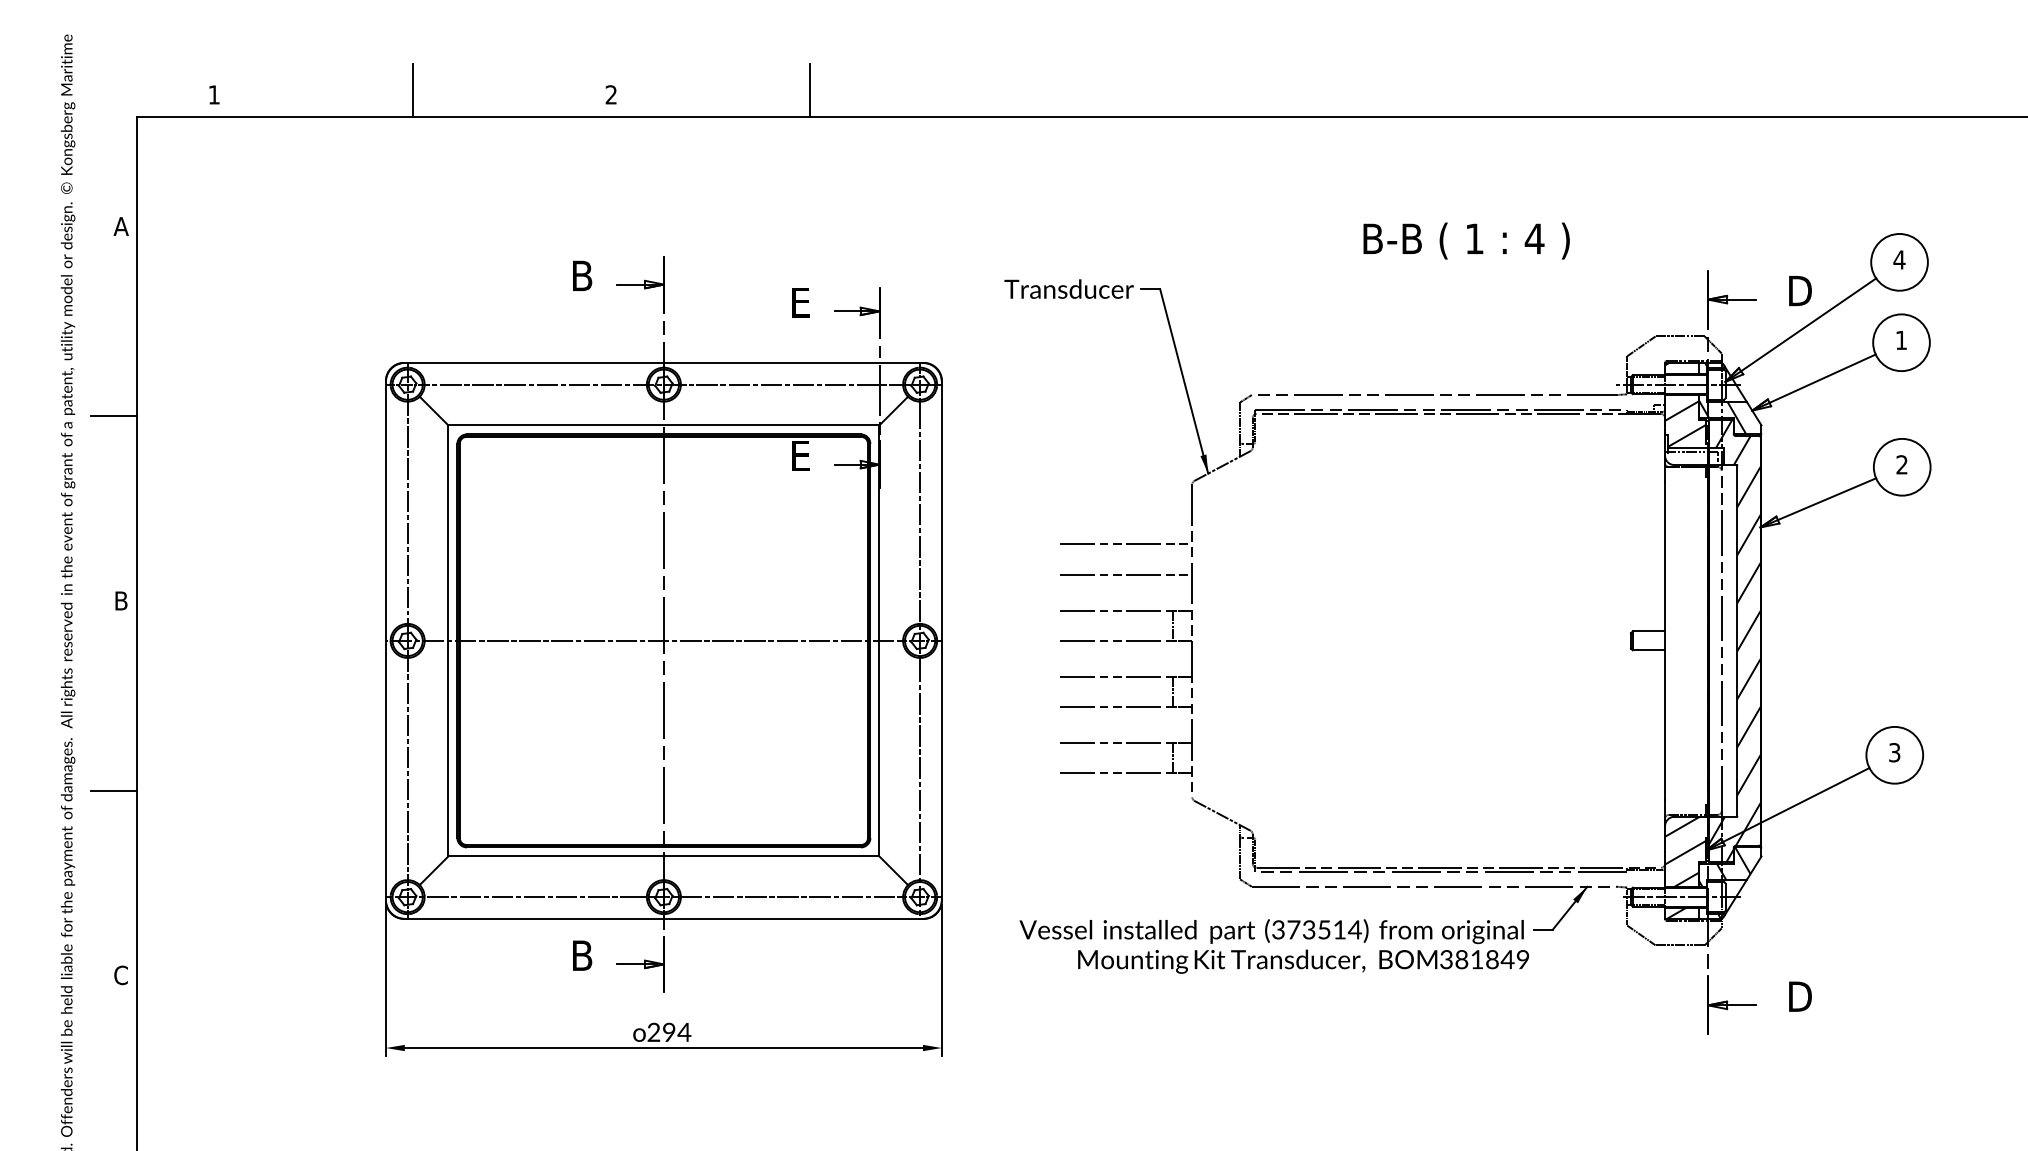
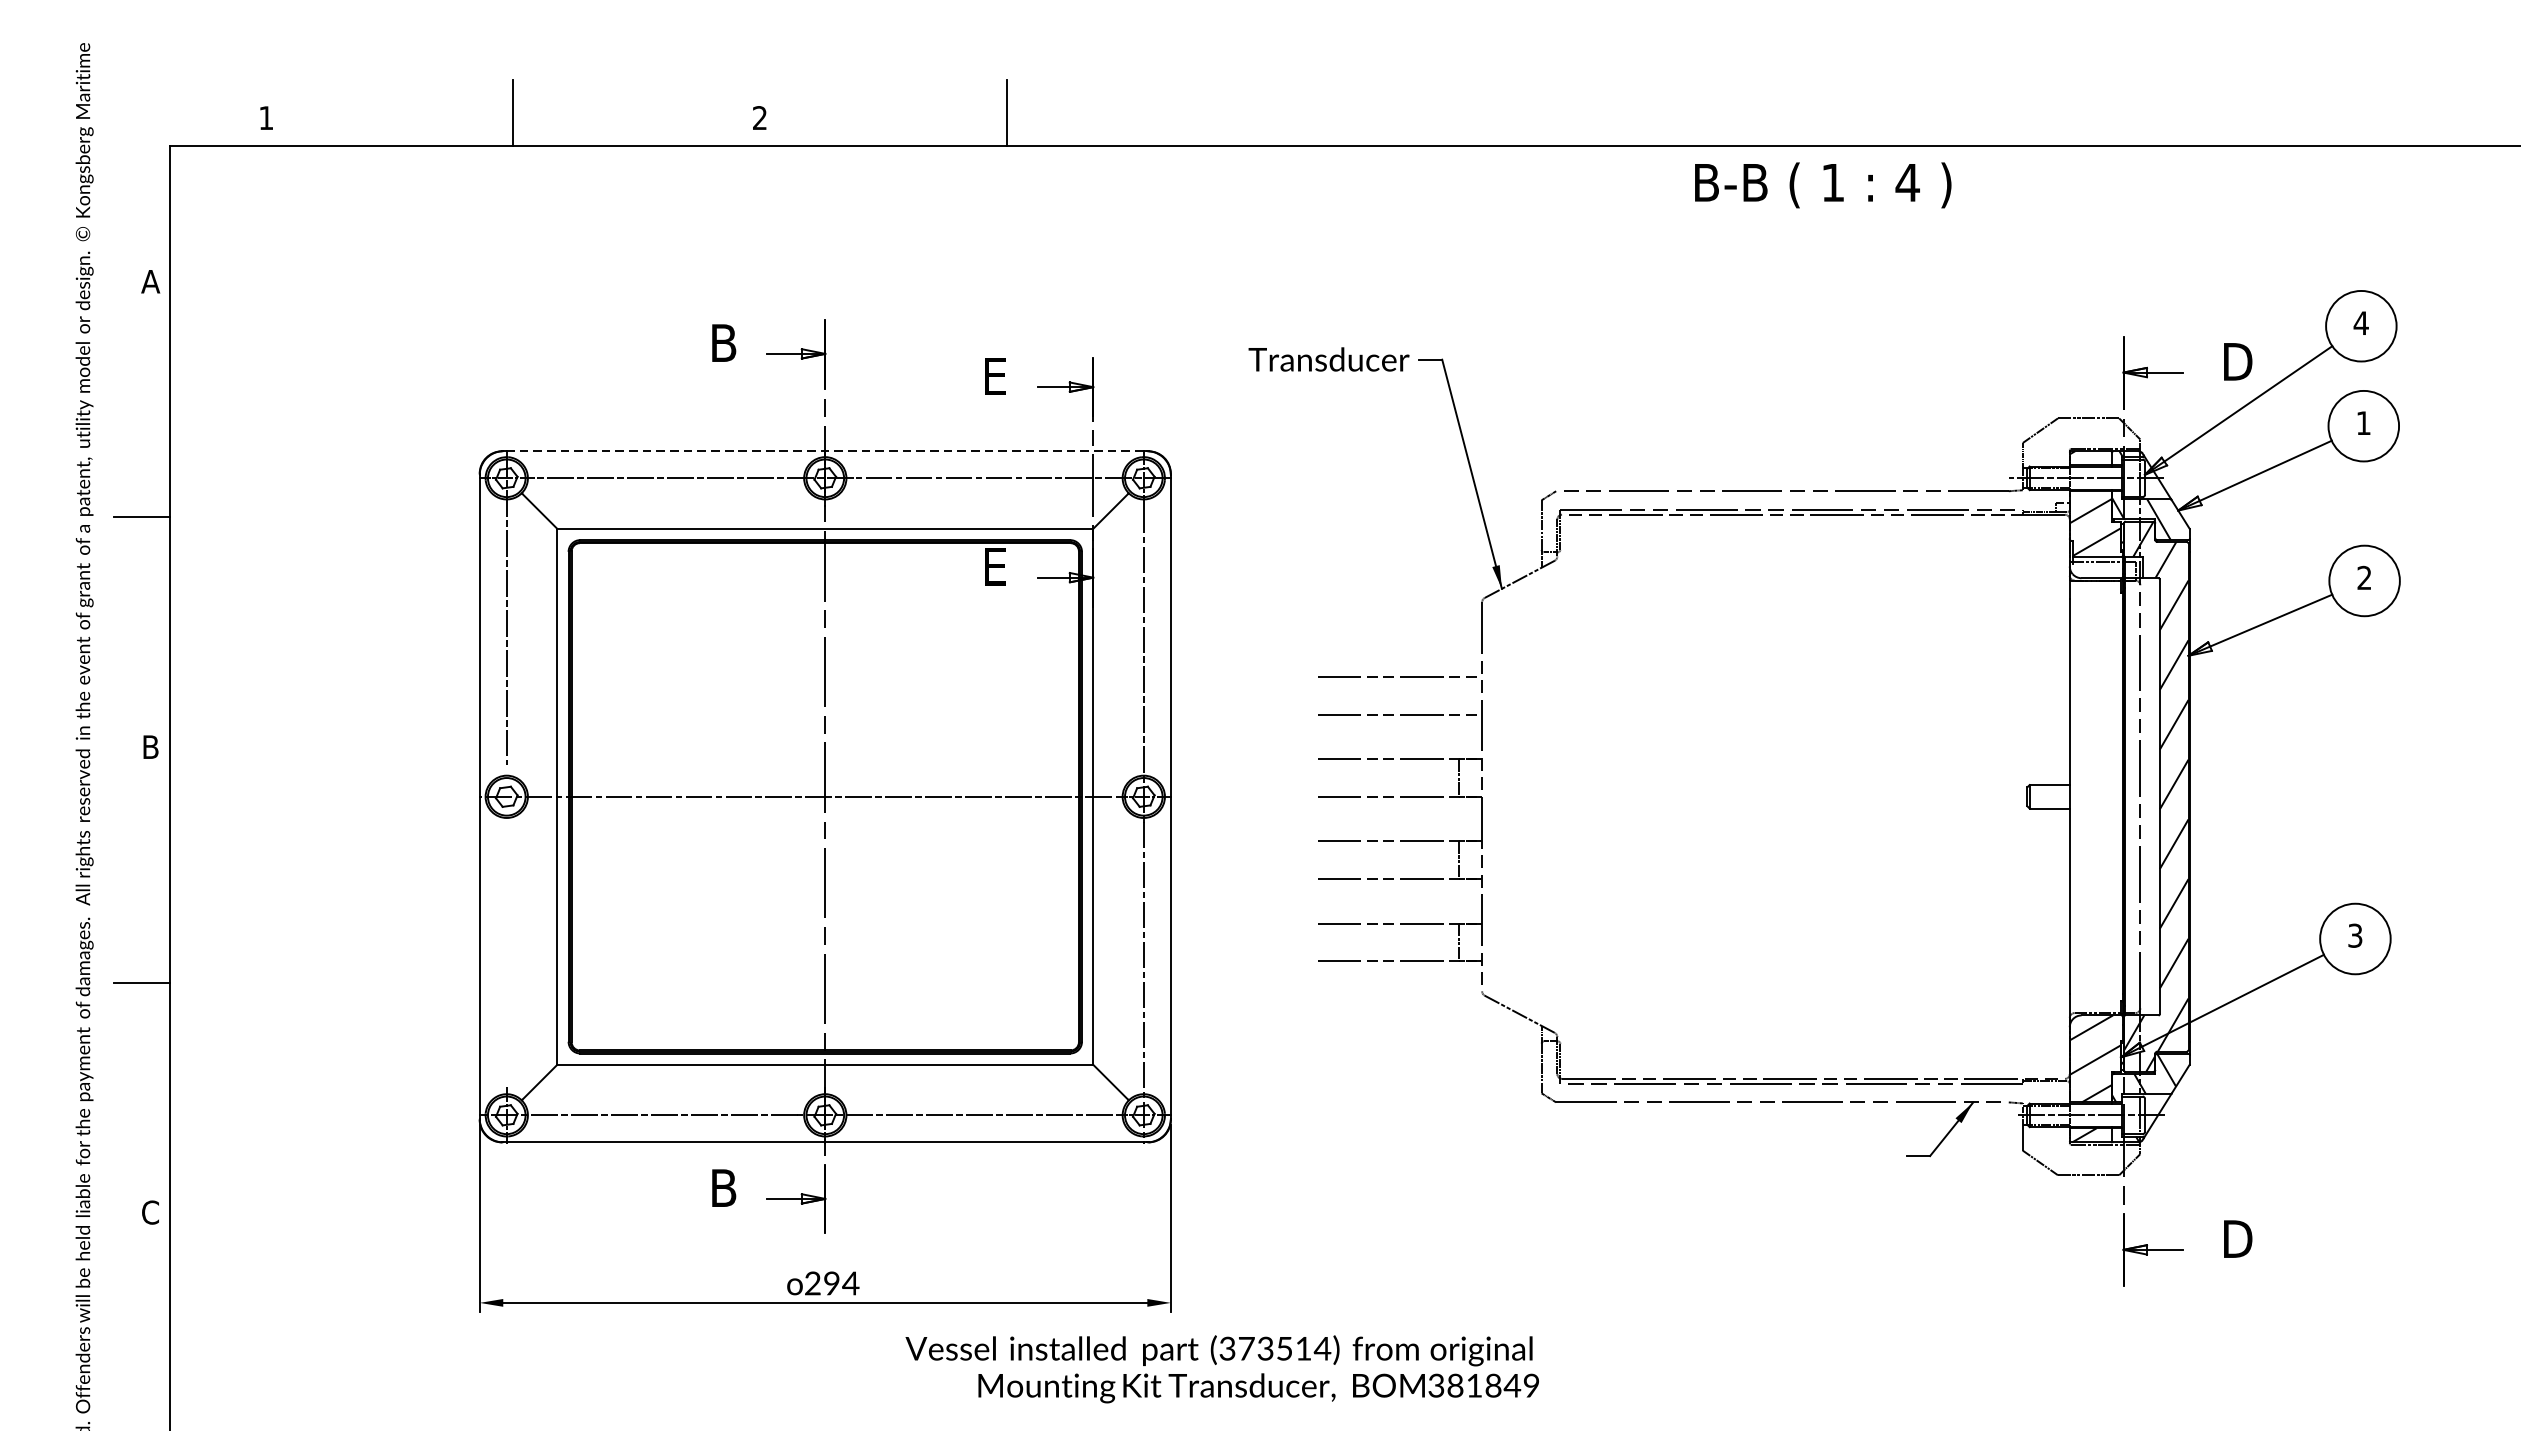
text: (1466, 240) -> (1823, 184), moved
line: (663, 362) -> (824, 450), solid -> dashed
line: (407, 744) -> (506, 925), removed
text: (1273, 946) -> (1221, 1369), moved

